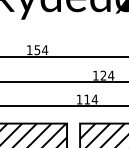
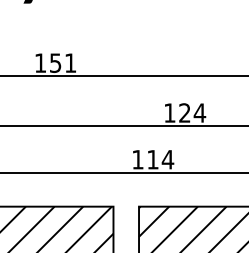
text: (45, 49) -> (71, 61), 154 -> 151

